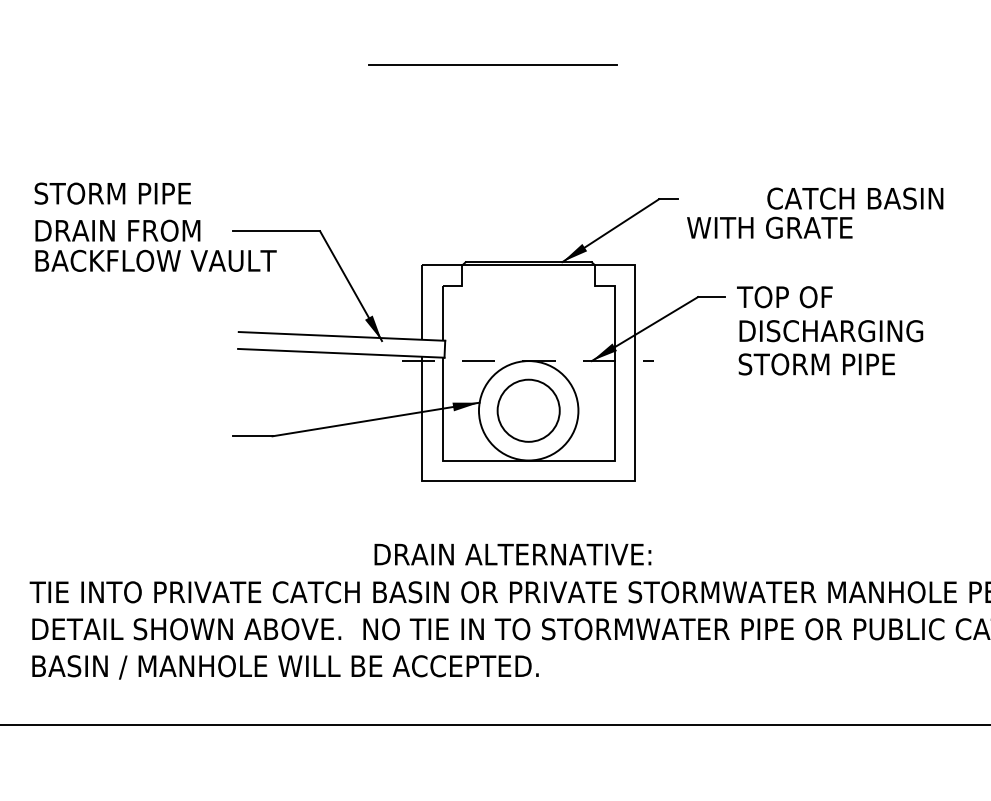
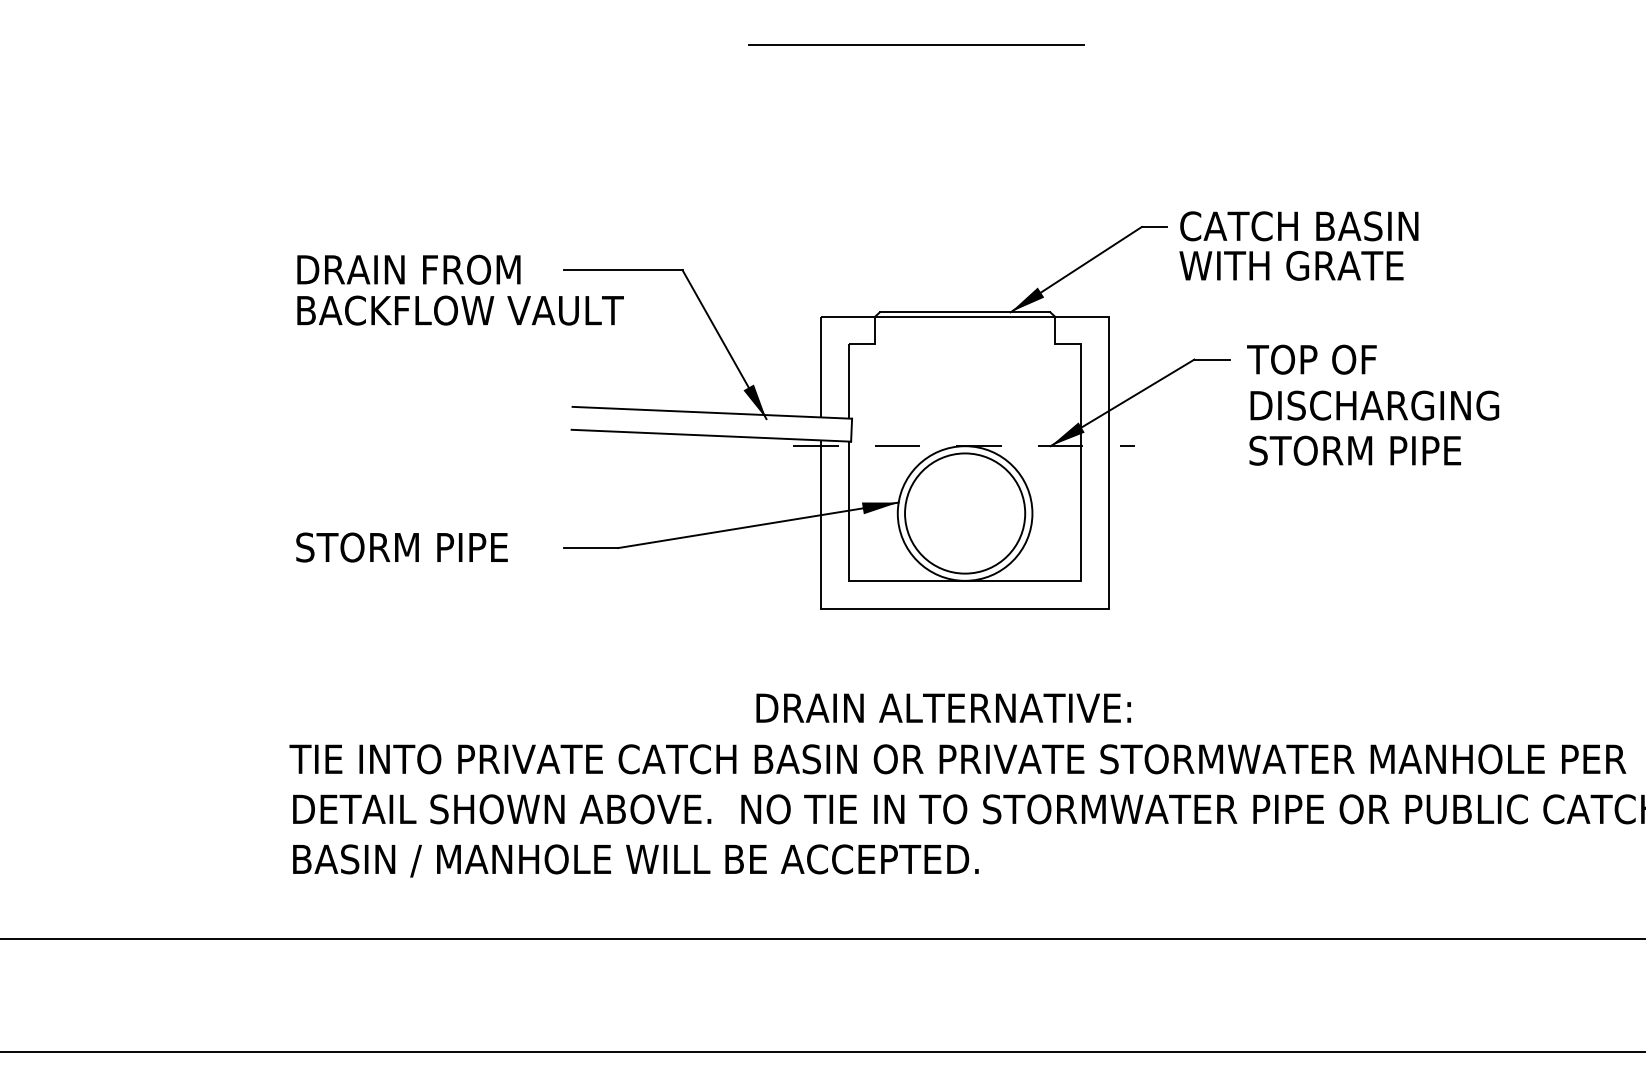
text: (112, 193) -> (401, 547), moved
text: (855, 198) -> (1299, 226), moved
circle: (528, 410) -> (965, 513), size x1.43

